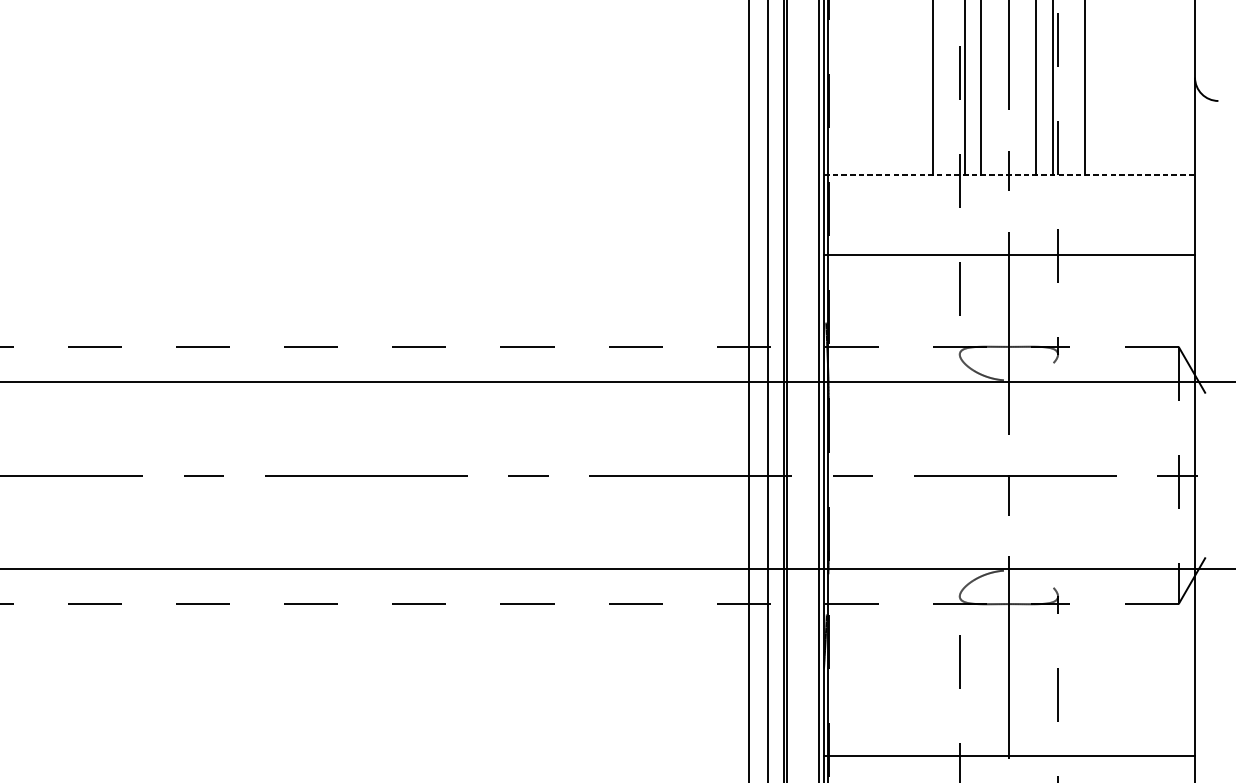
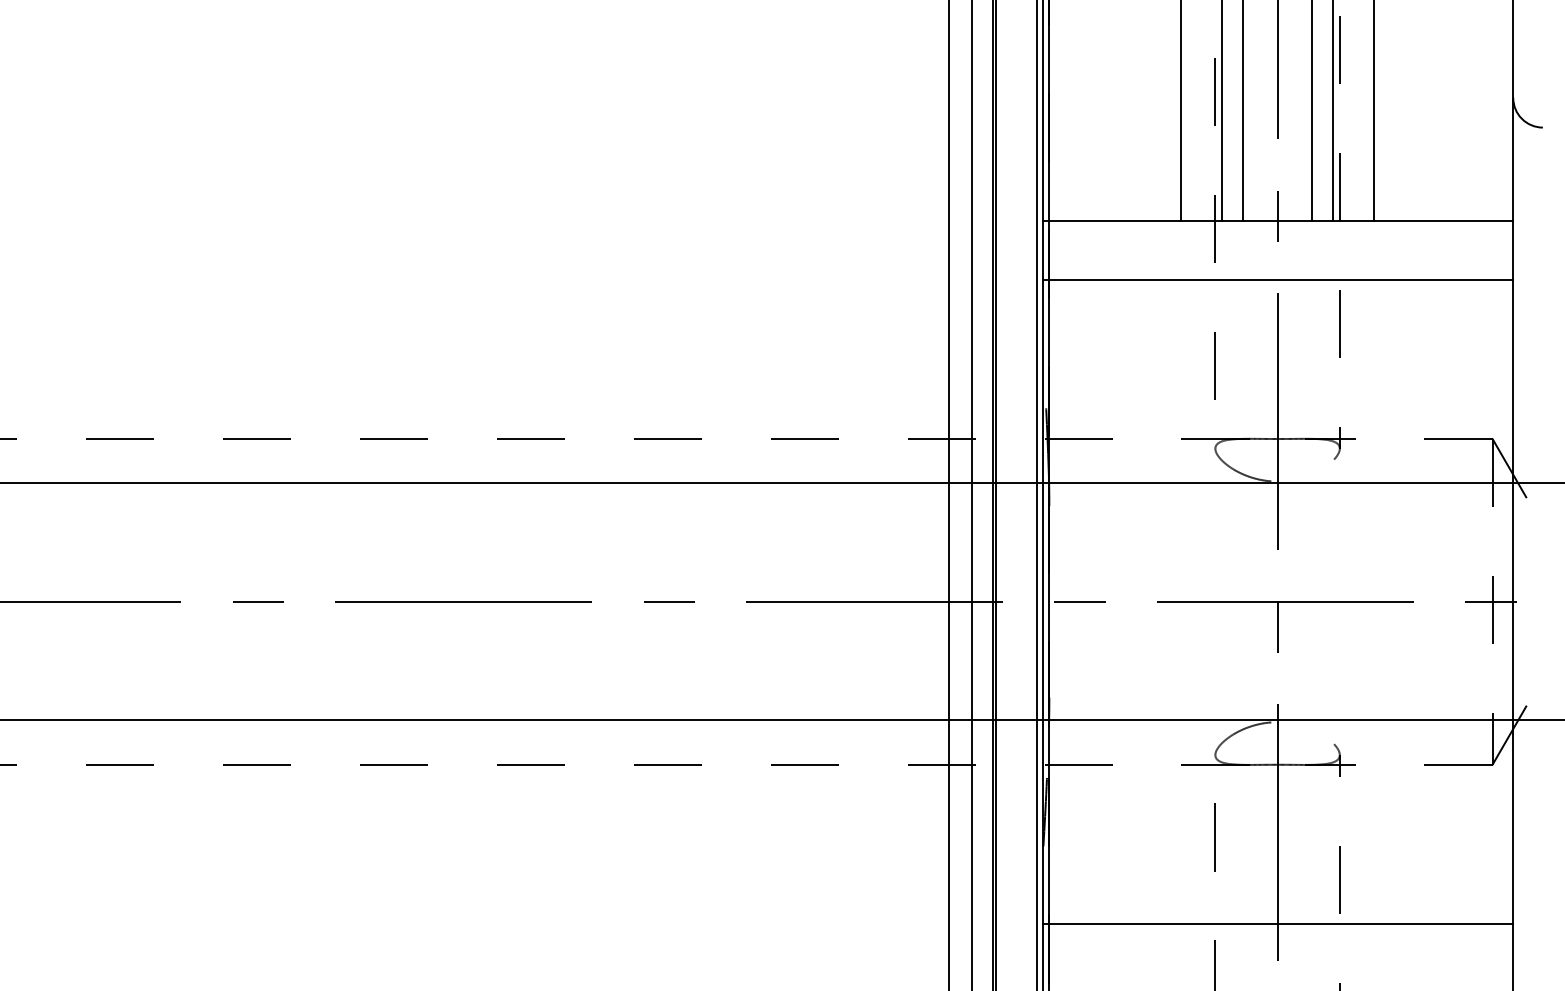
line: (1009, 174) -> (1278, 220), dashed -> solid
line: (1009, 254) -> (1278, 280), moved
line: (1009, 755) -> (1278, 923), moved

